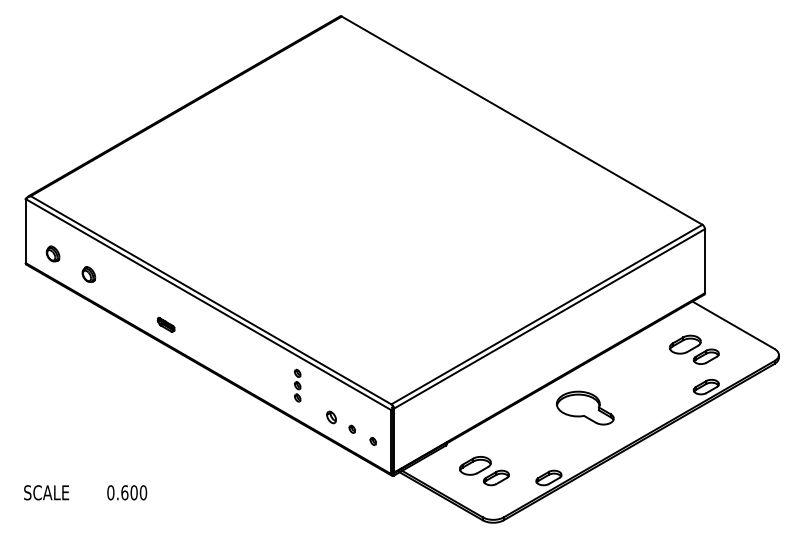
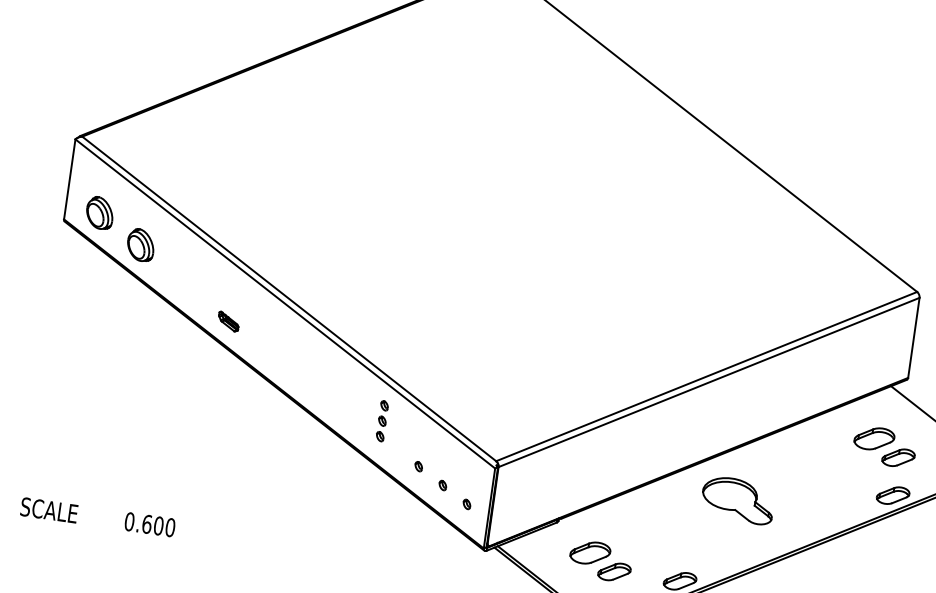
part: (52, 253) -> (99, 212), size x1.67
part: (88, 274) -> (140, 244), size x1.67
part: (330, 416) -> (417, 465), size x0.62

